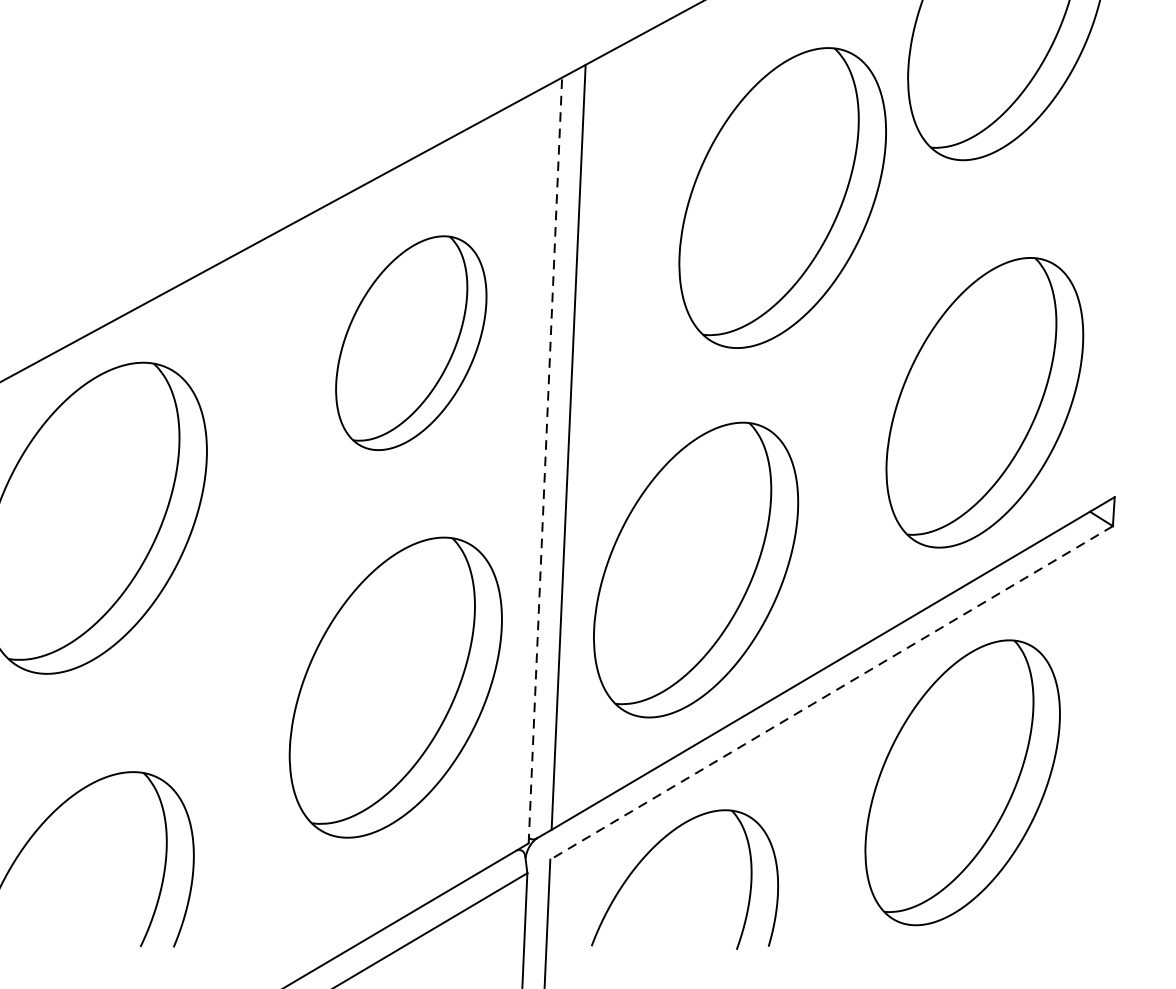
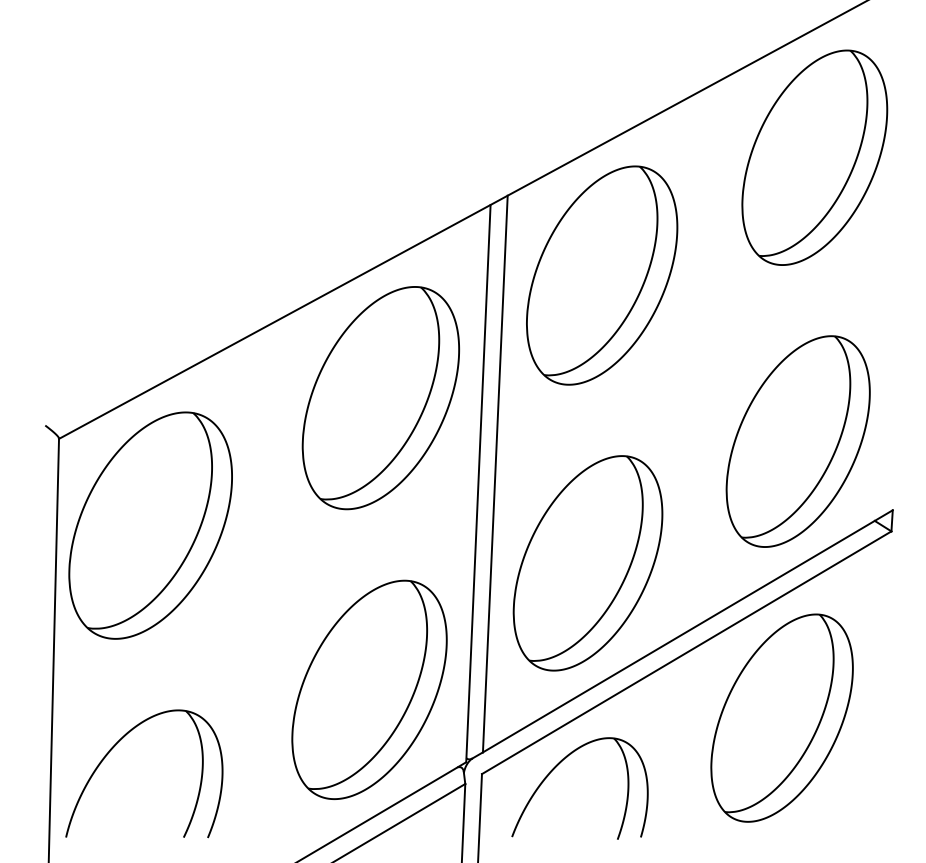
part: (783, 197) -> (602, 275), moved
part: (410, 343) -> (380, 398), size x1.43
line: (545, 460) -> (478, 483), dashed -> solid
part: (395, 687) -> (369, 689), moved
line: (831, 692) -> (686, 652), dashed -> solid

